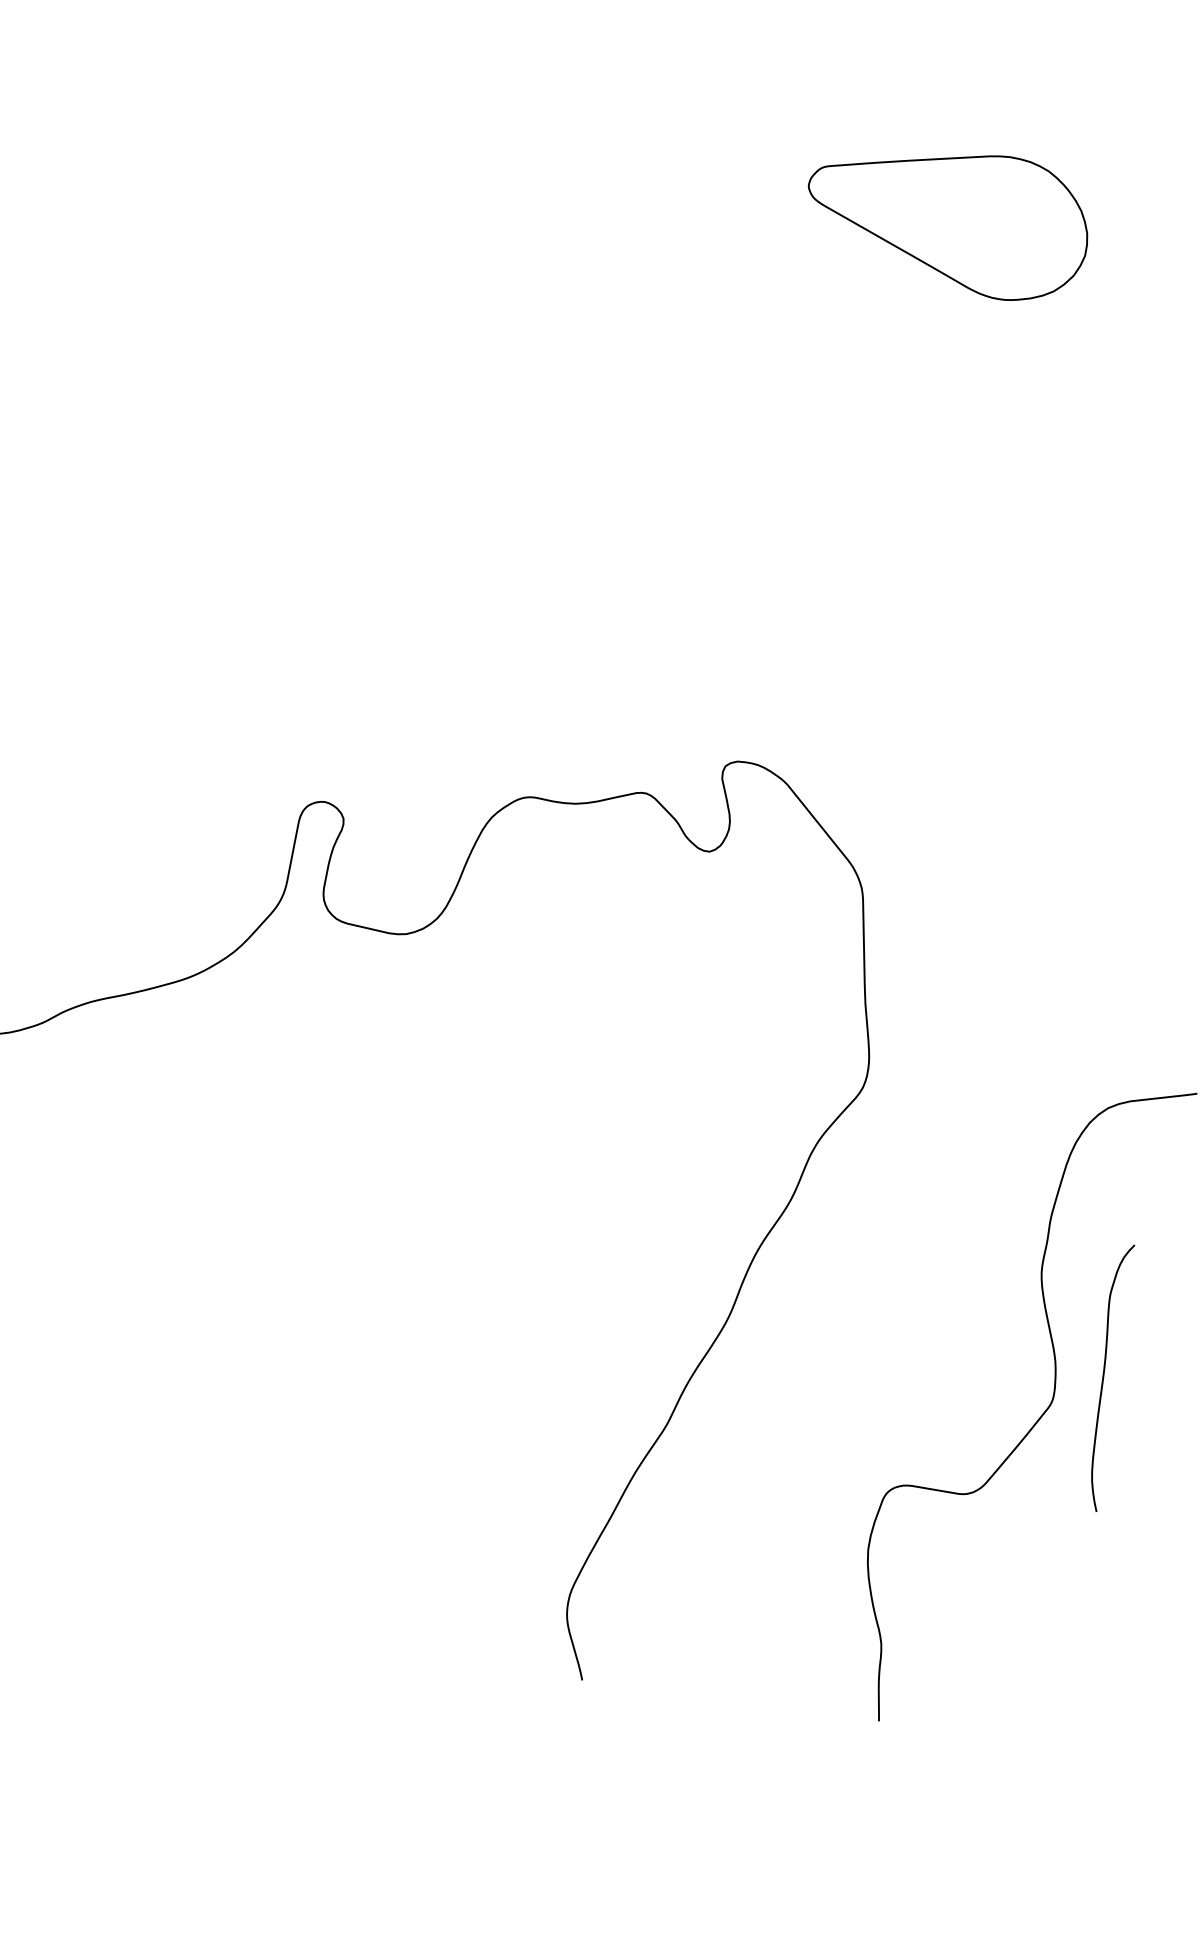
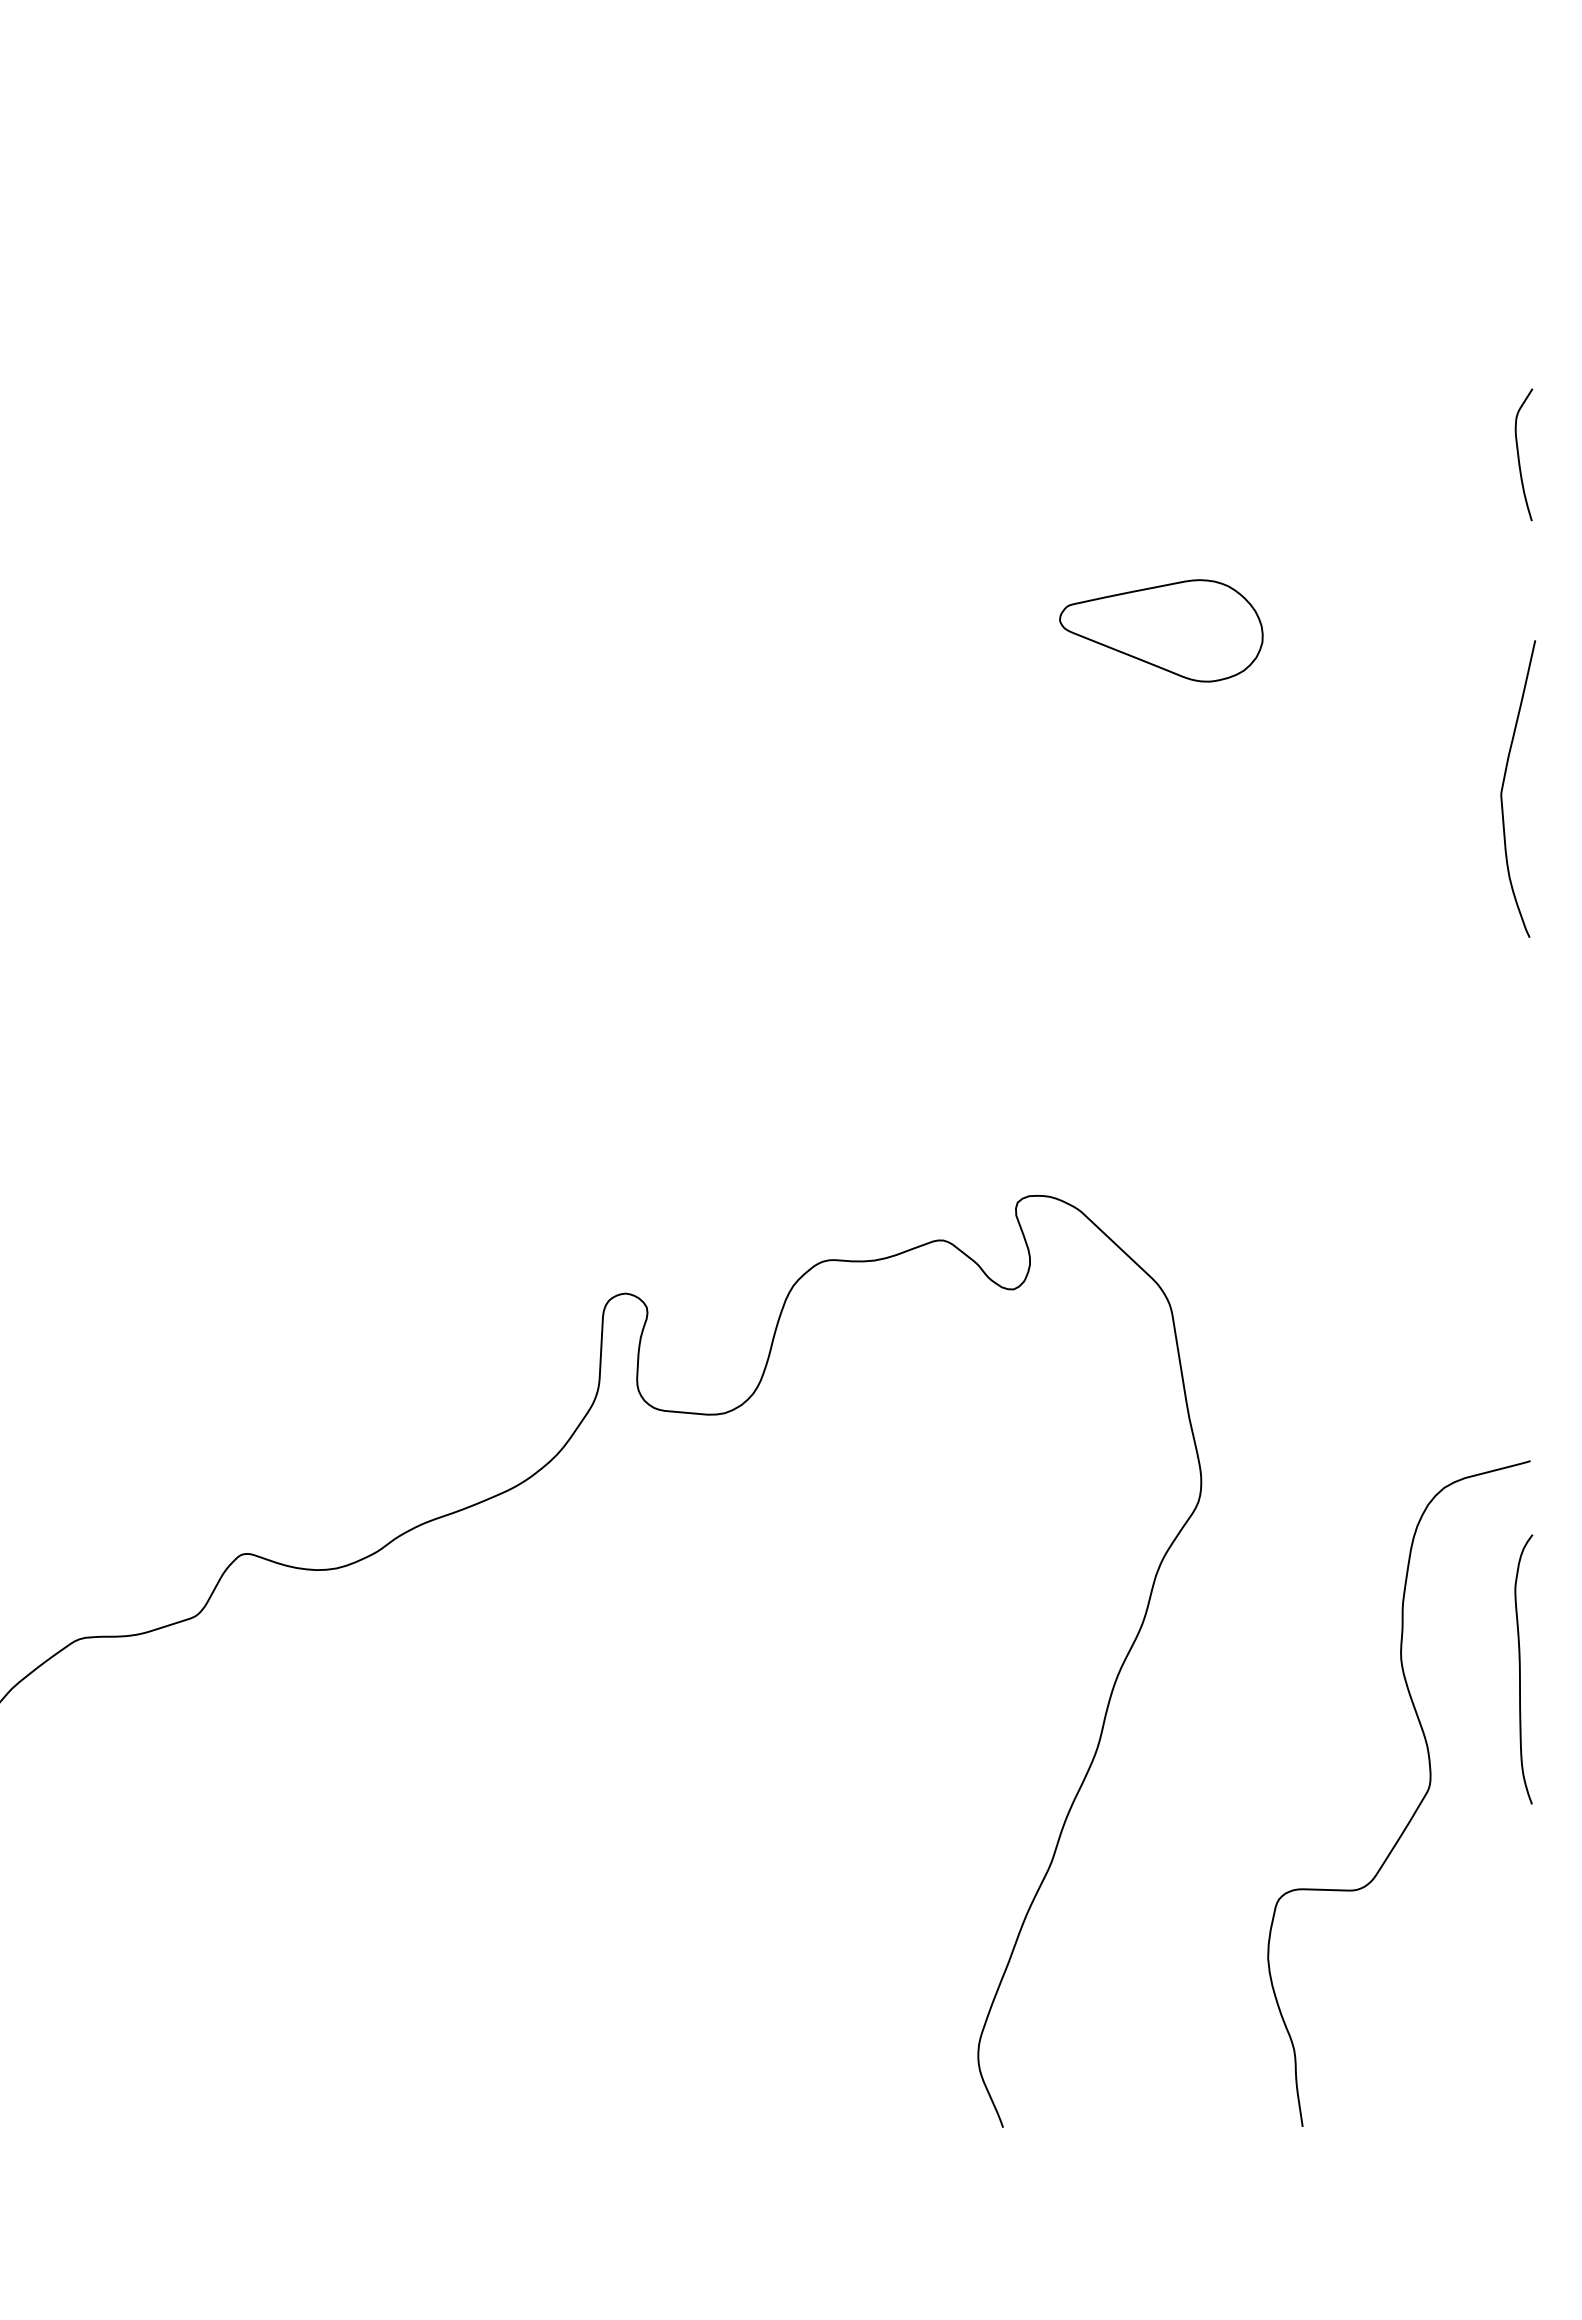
part: (947, 219) -> (1161, 630), size x0.71
curve: (1103, 1376) -> (1520, 1669), moved

